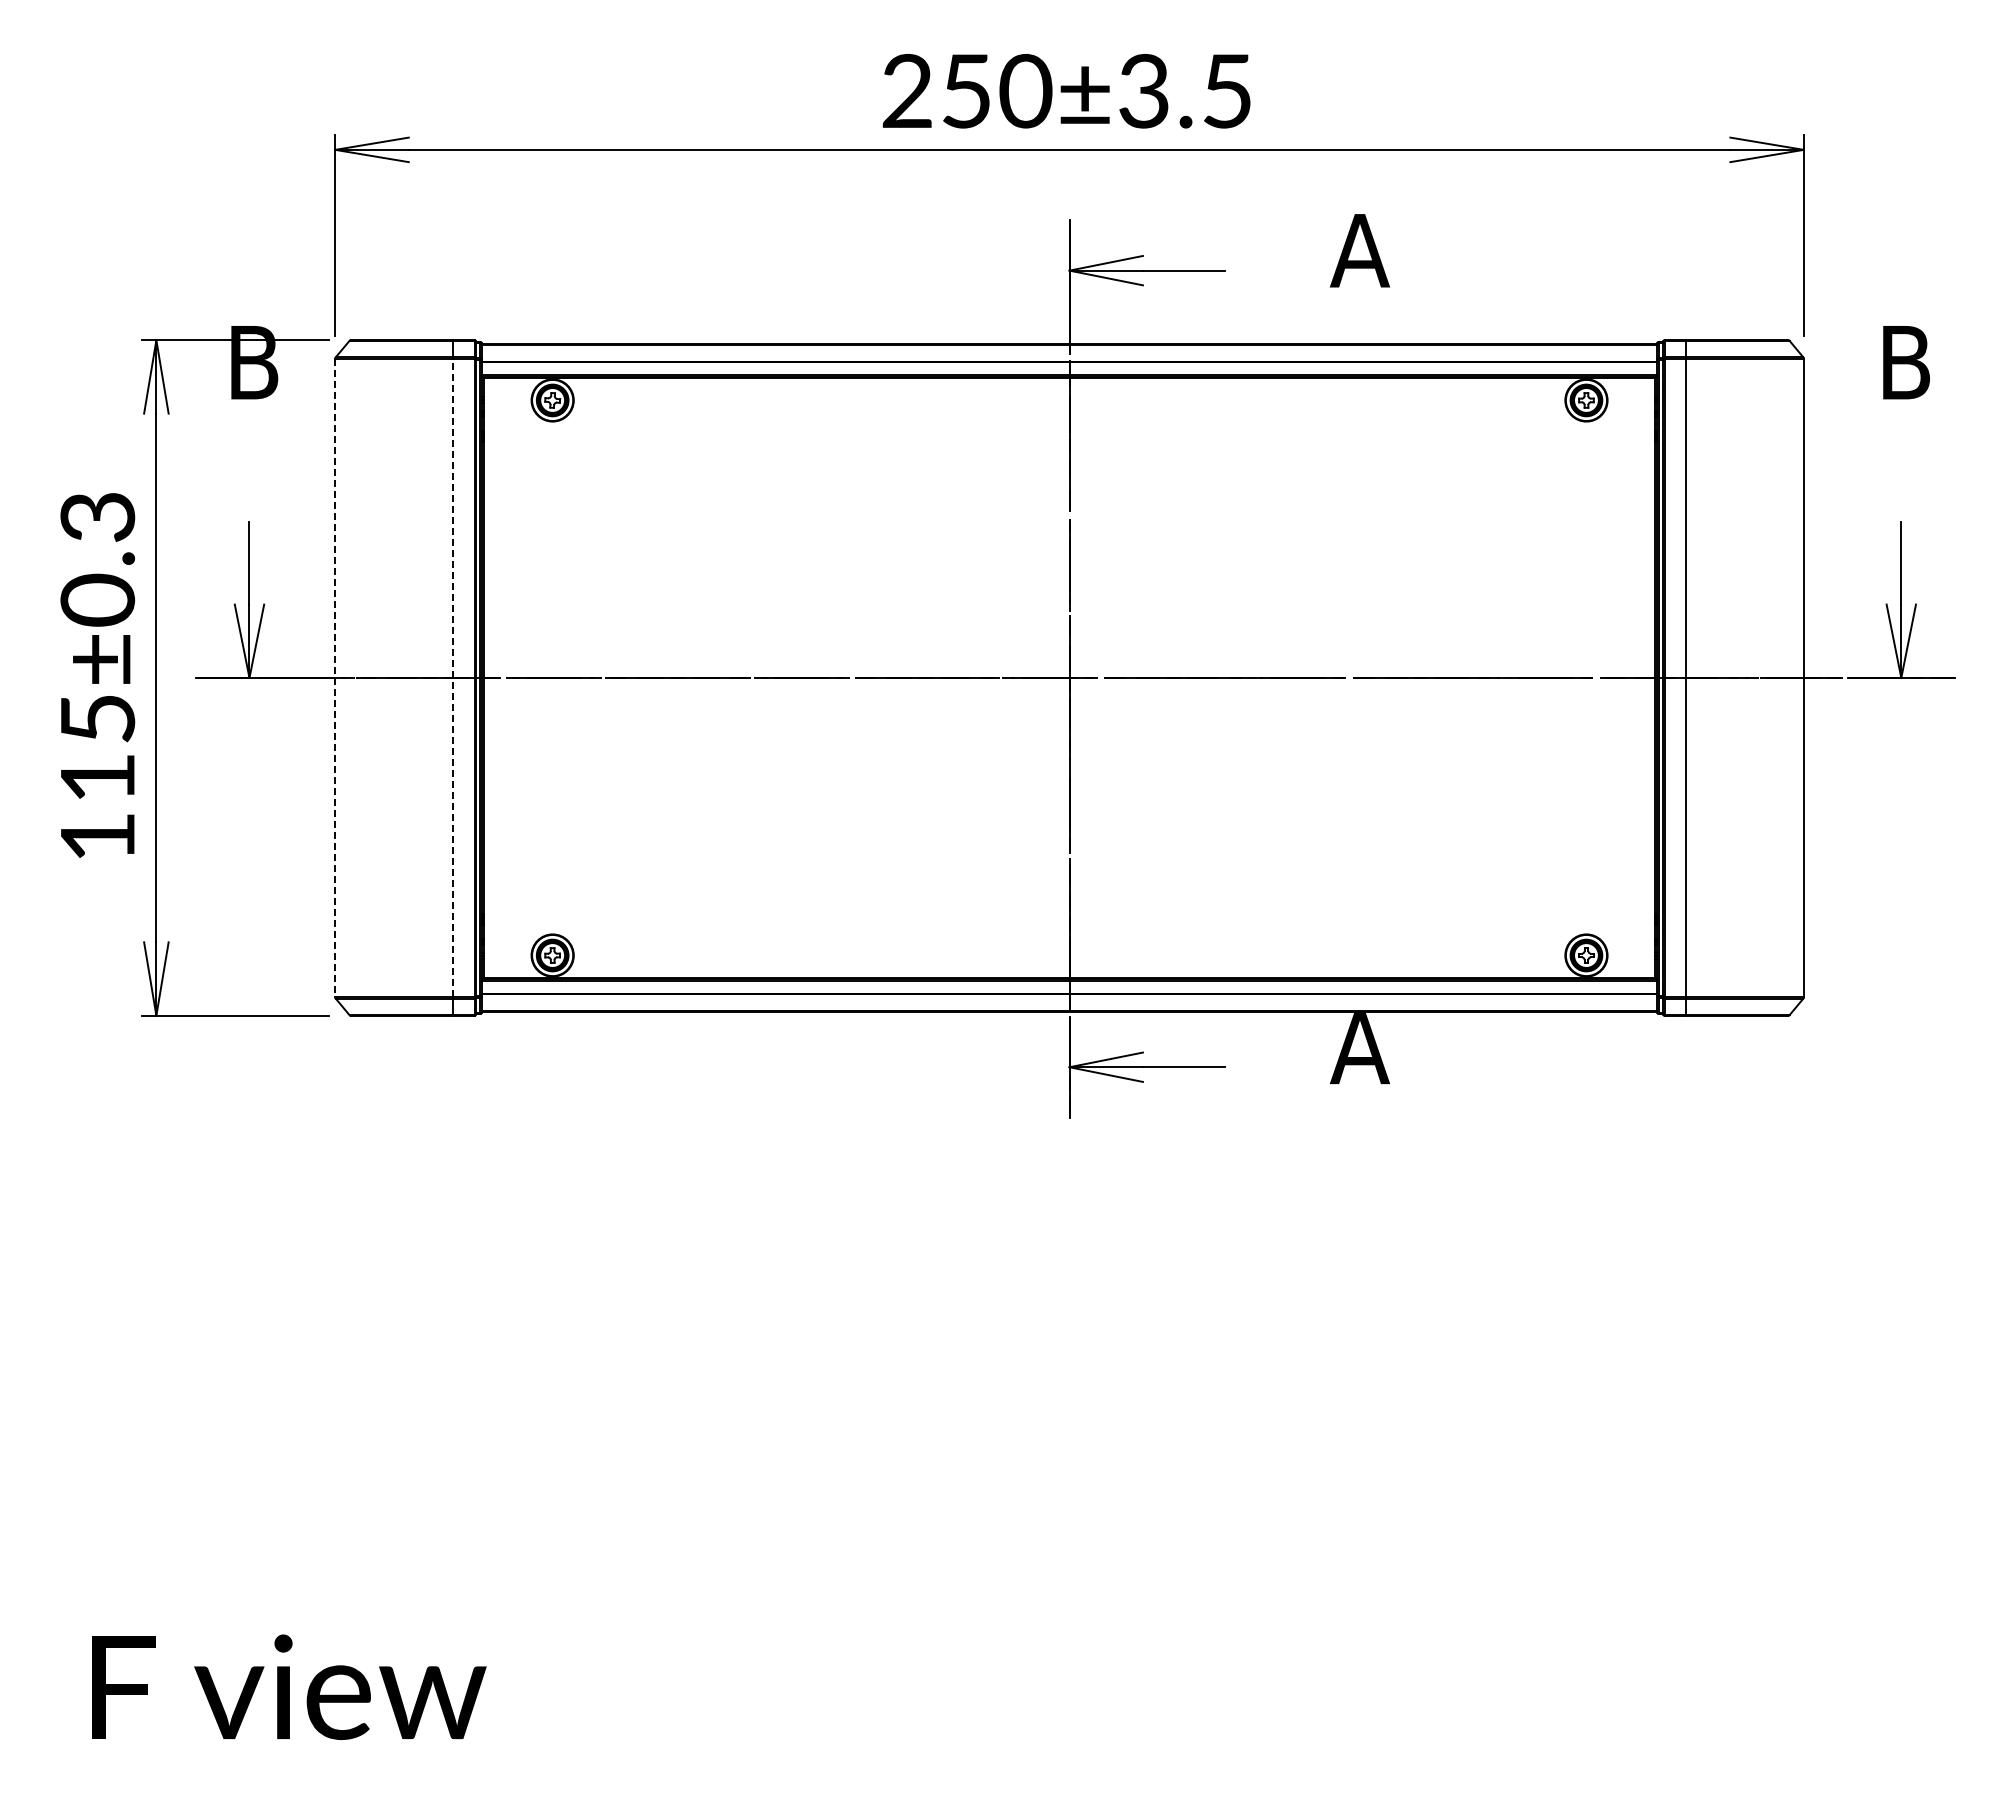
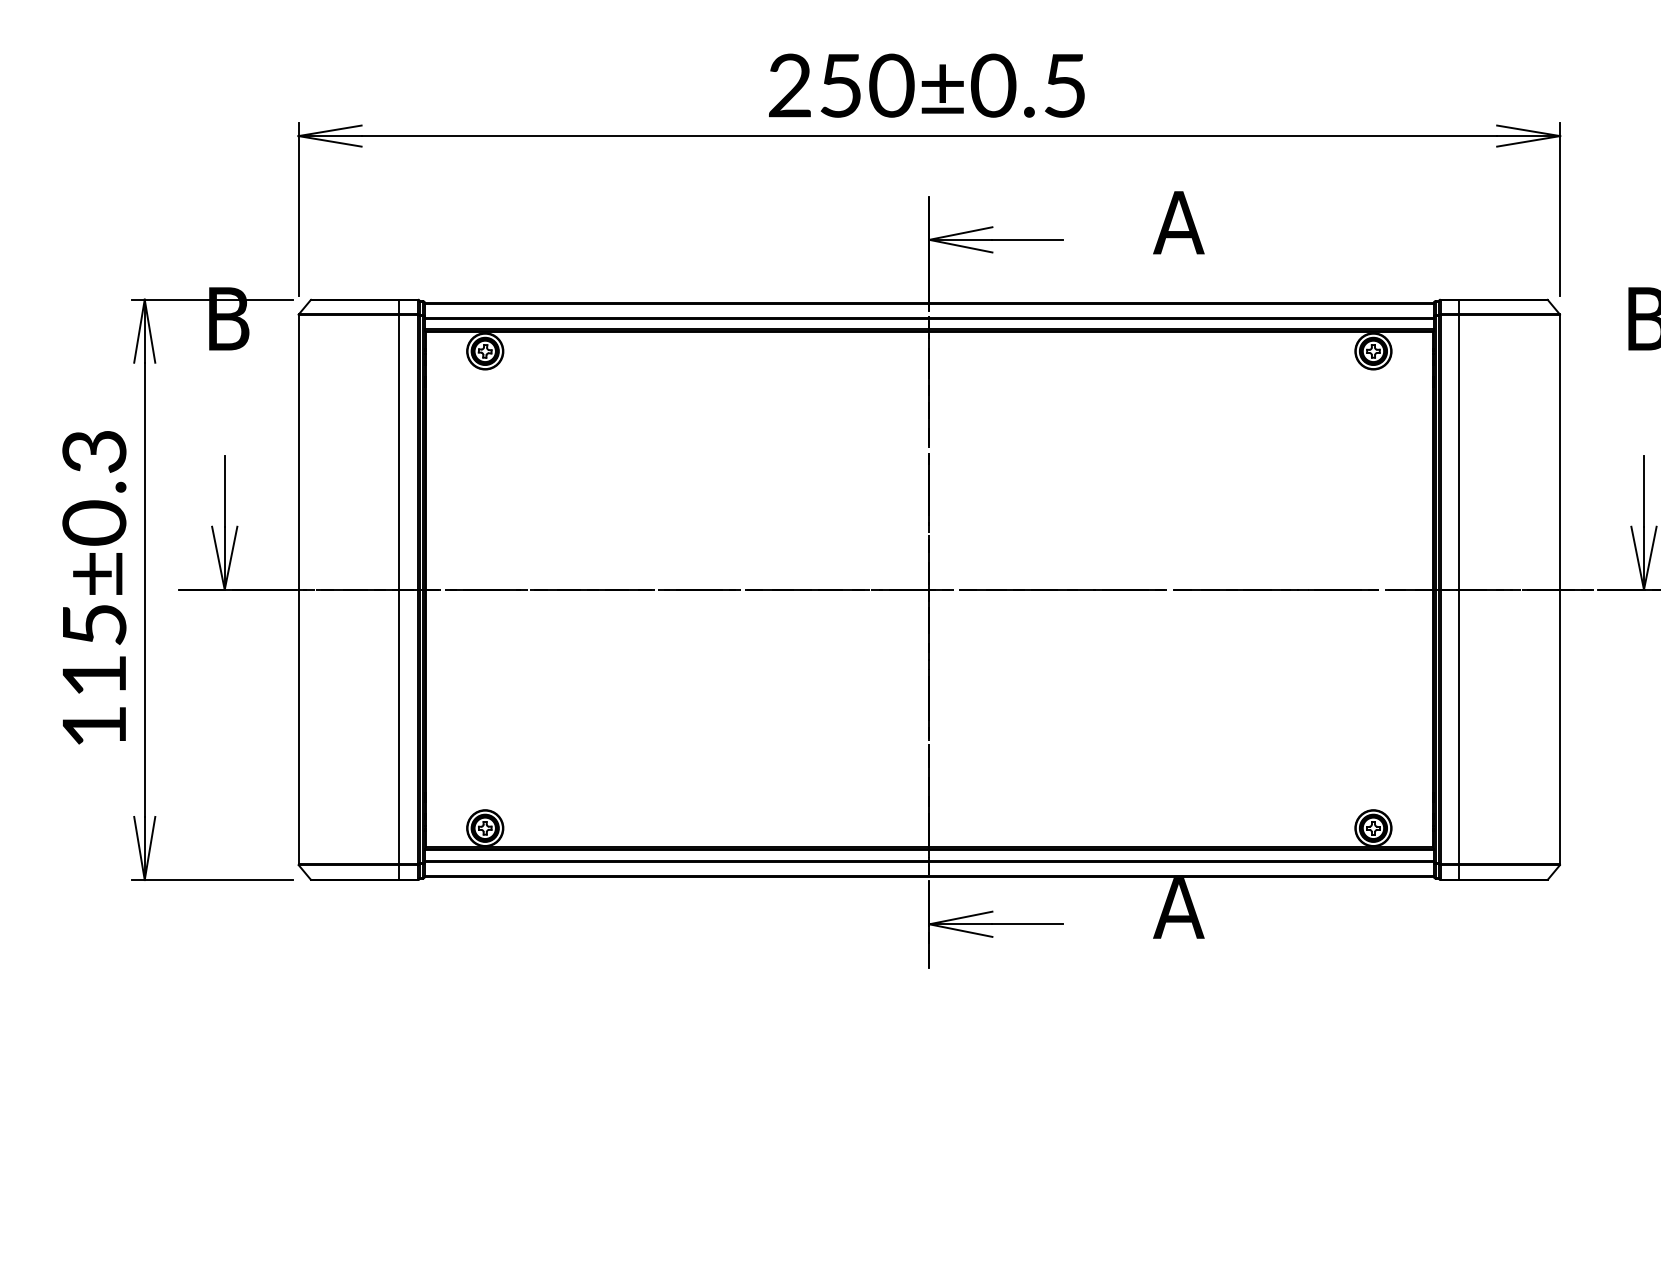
text: (1144, 91) -> (993, 85), 250±3.5 -> 250±0.5
line: (452, 677) -> (399, 589), dashed -> solid
line: (335, 678) -> (298, 590), dashed -> solid

